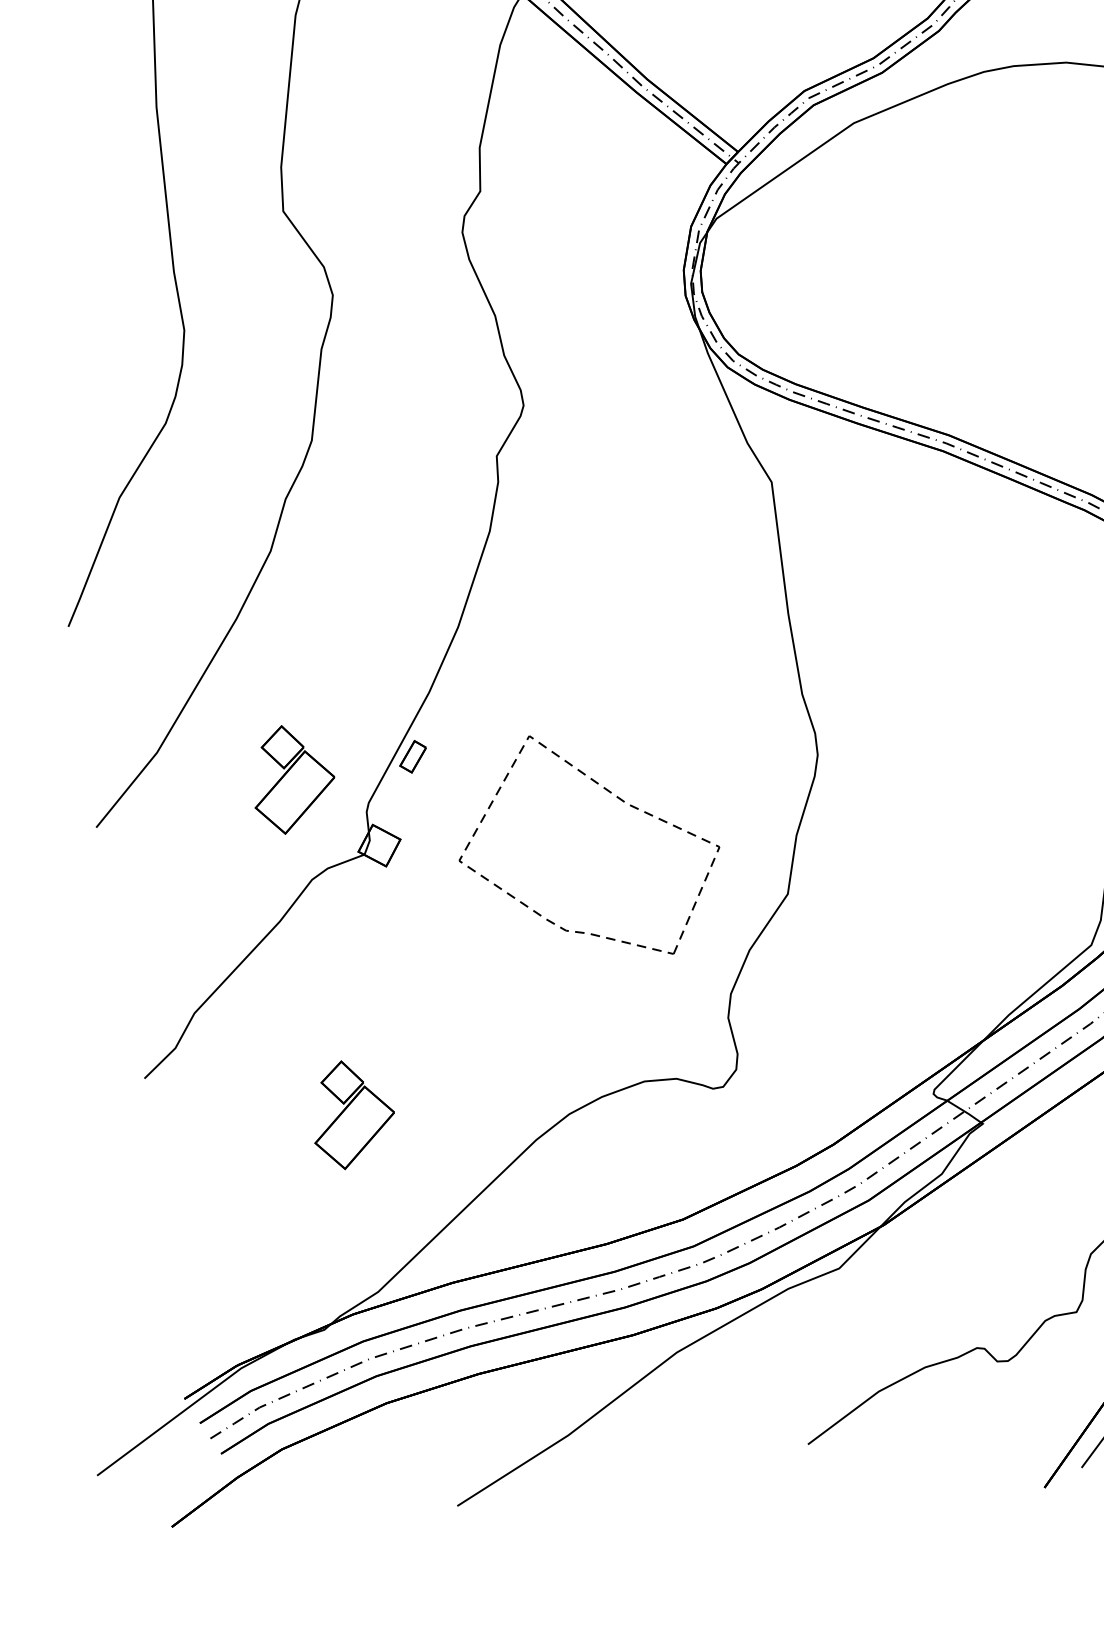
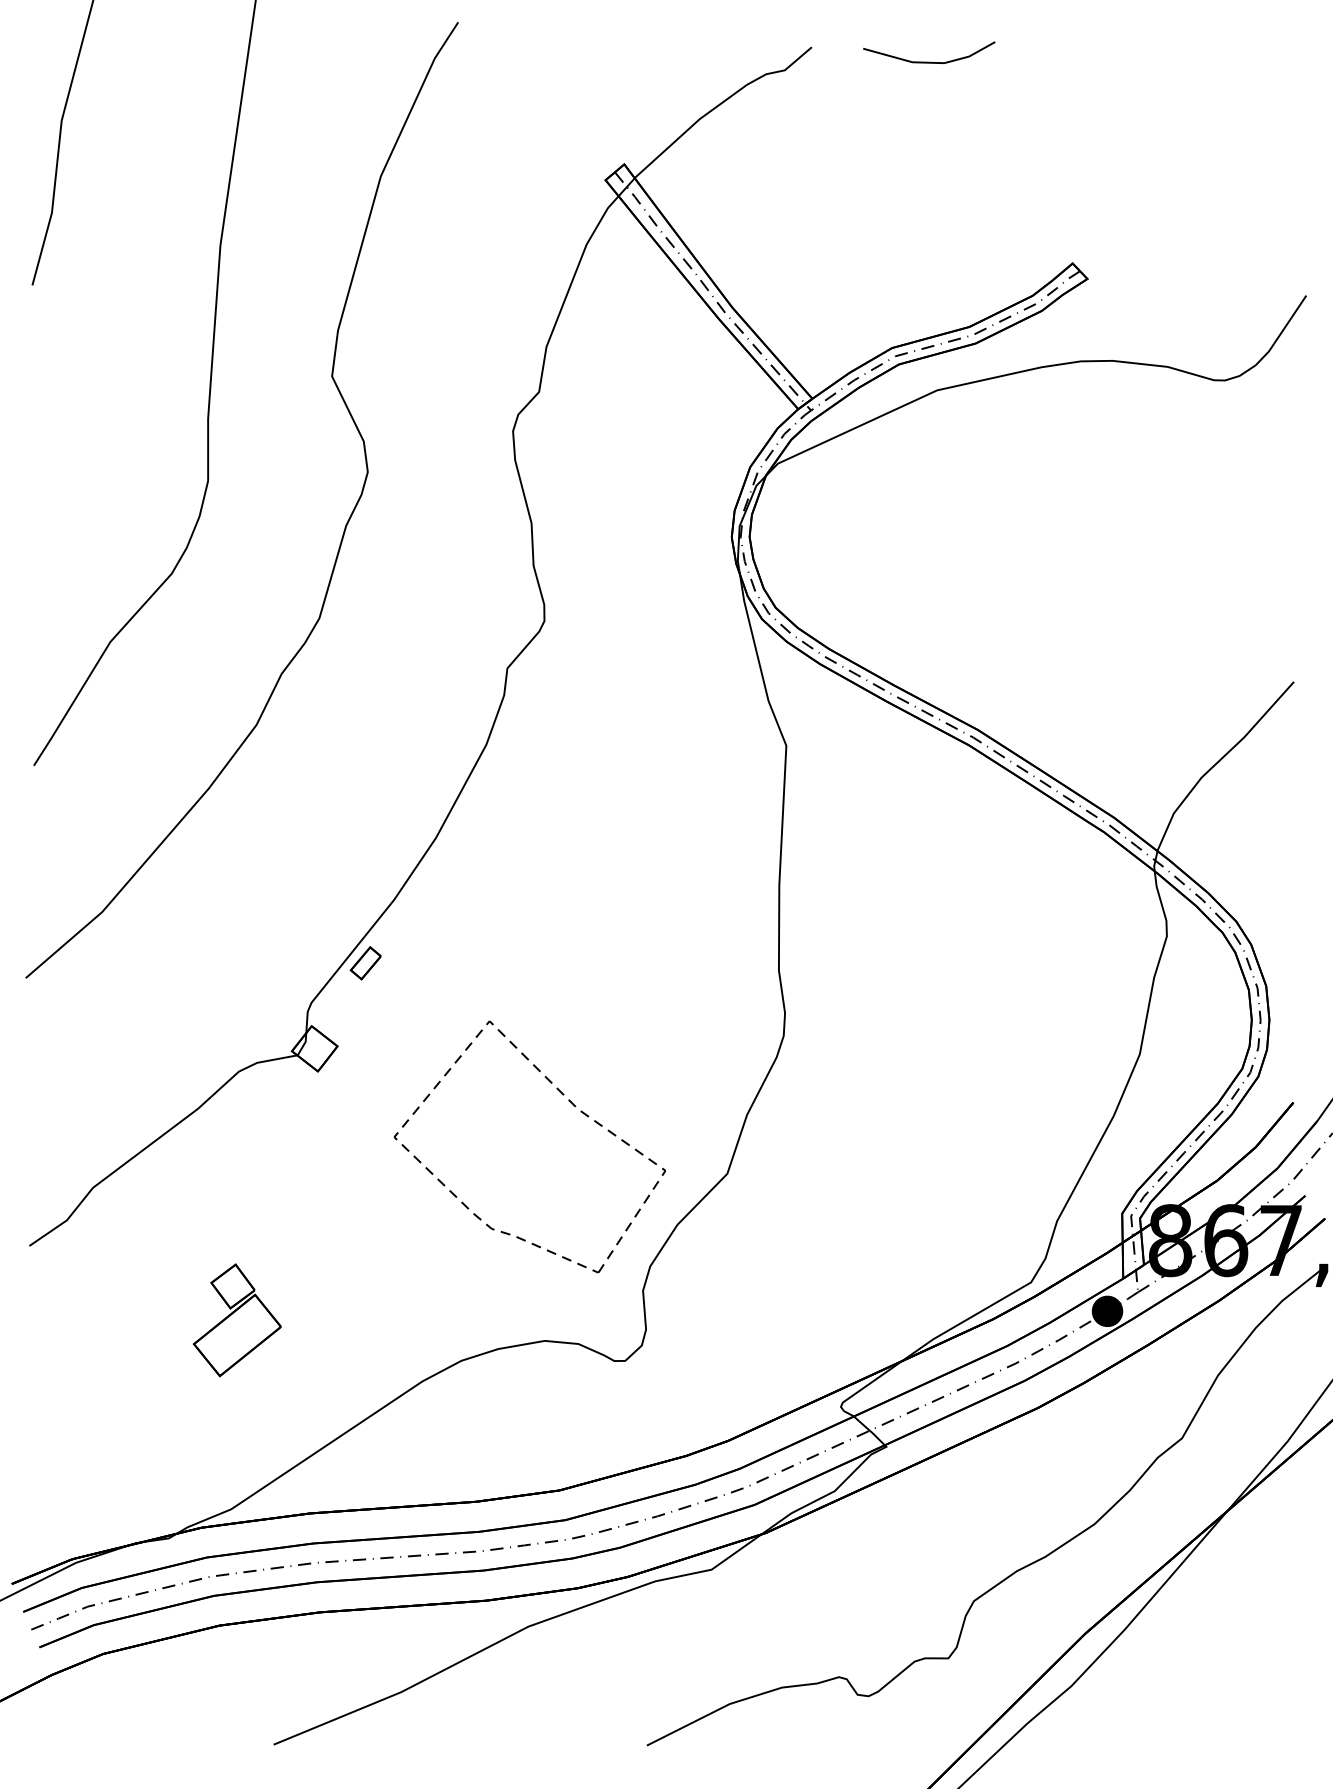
part: (292, 778) -> (237, 963), removed
part: (620, 799) -> (571, 1103), moved

